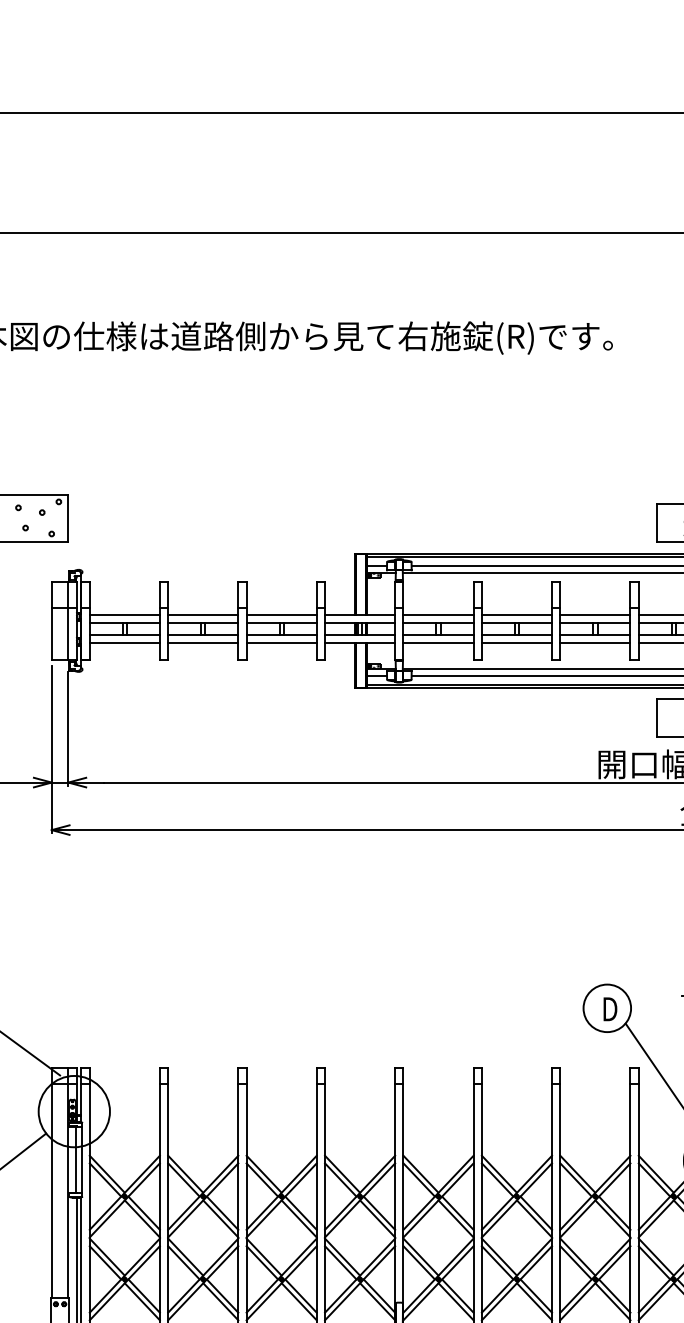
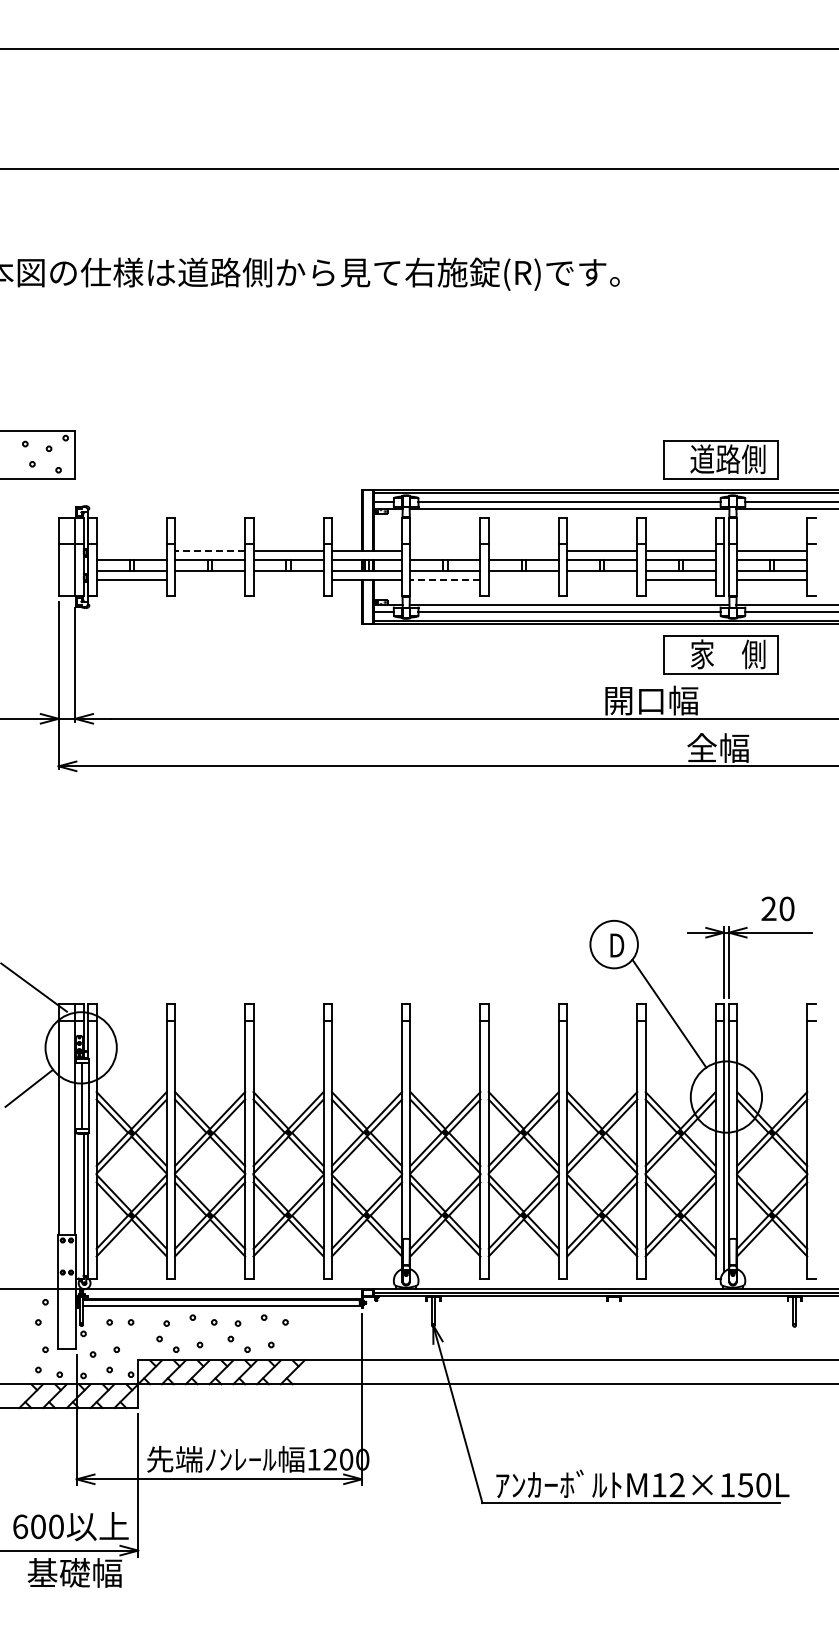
line: (124, 615) -> (131, 551), removed
line: (202, 615) -> (209, 551), solid -> dashed
line: (438, 615) -> (445, 551), removed
line: (516, 615) -> (523, 551), removed
line: (203, 643) -> (210, 579), removed
line: (281, 643) -> (288, 579), removed
line: (437, 643) -> (444, 579), solid -> dashed
line: (516, 643) -> (523, 579), removed
line: (595, 643) -> (602, 579), removed

